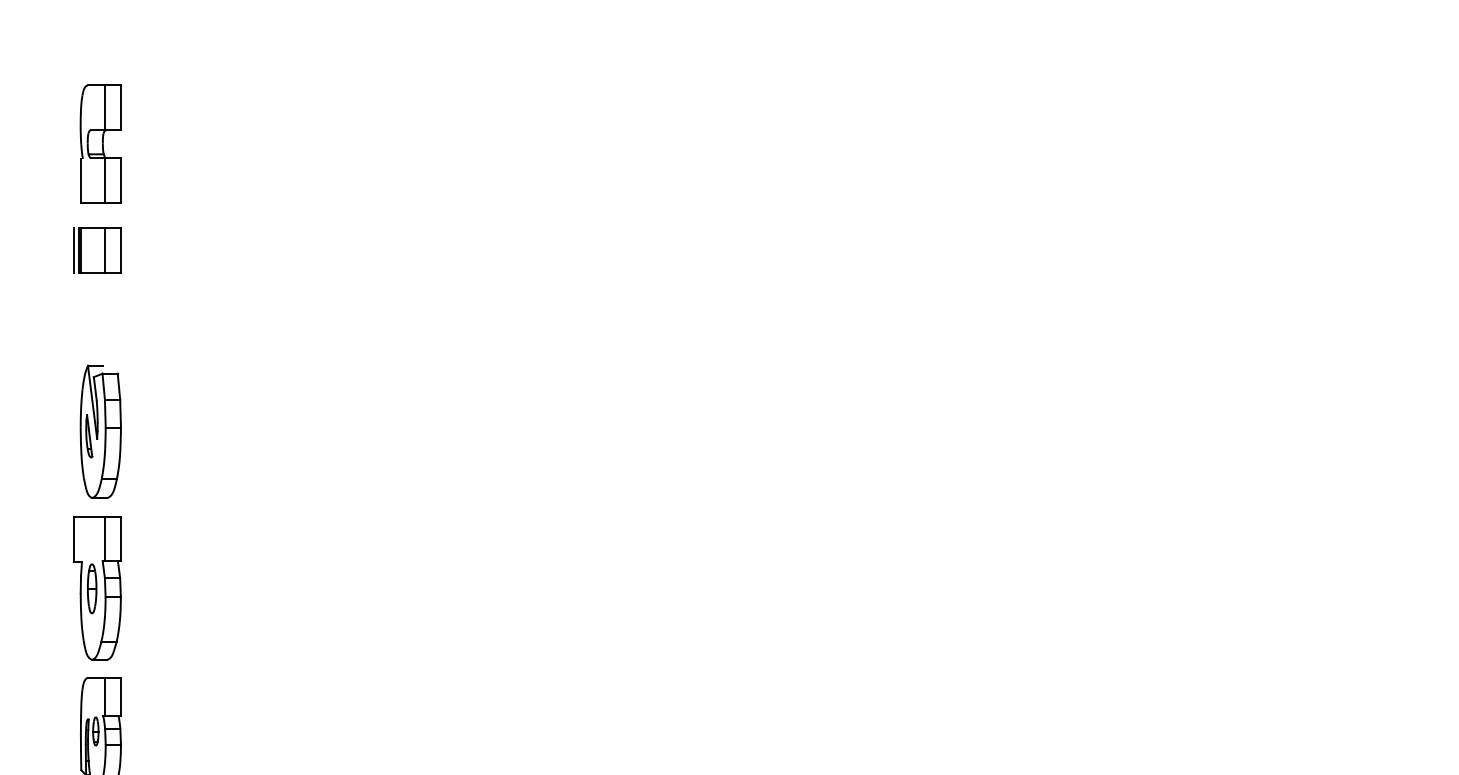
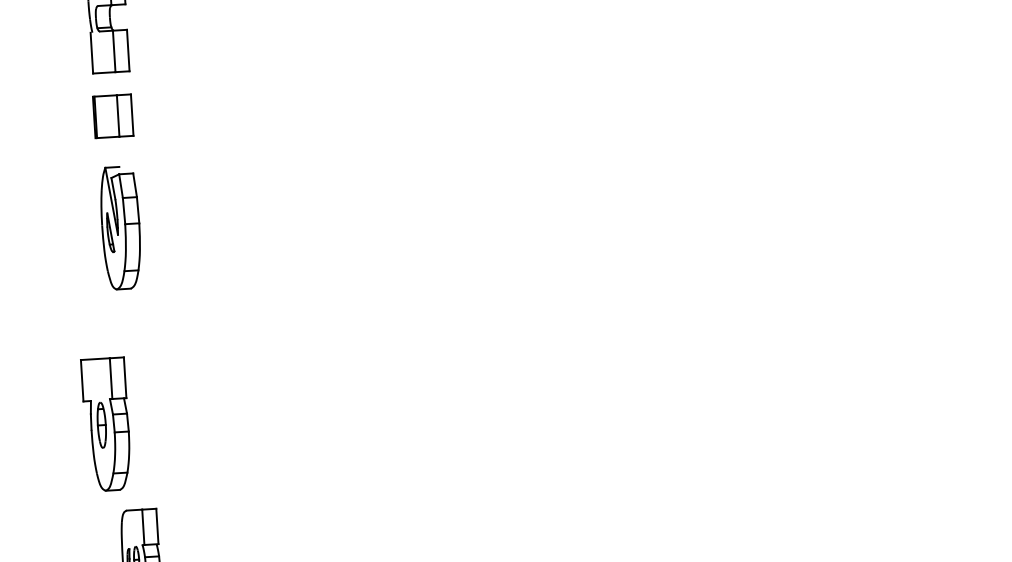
line: (73, 250) -> (88, 117), removed
part: (100, 431) -> (120, 227), moved
part: (97, 588) -> (106, 424), moved

